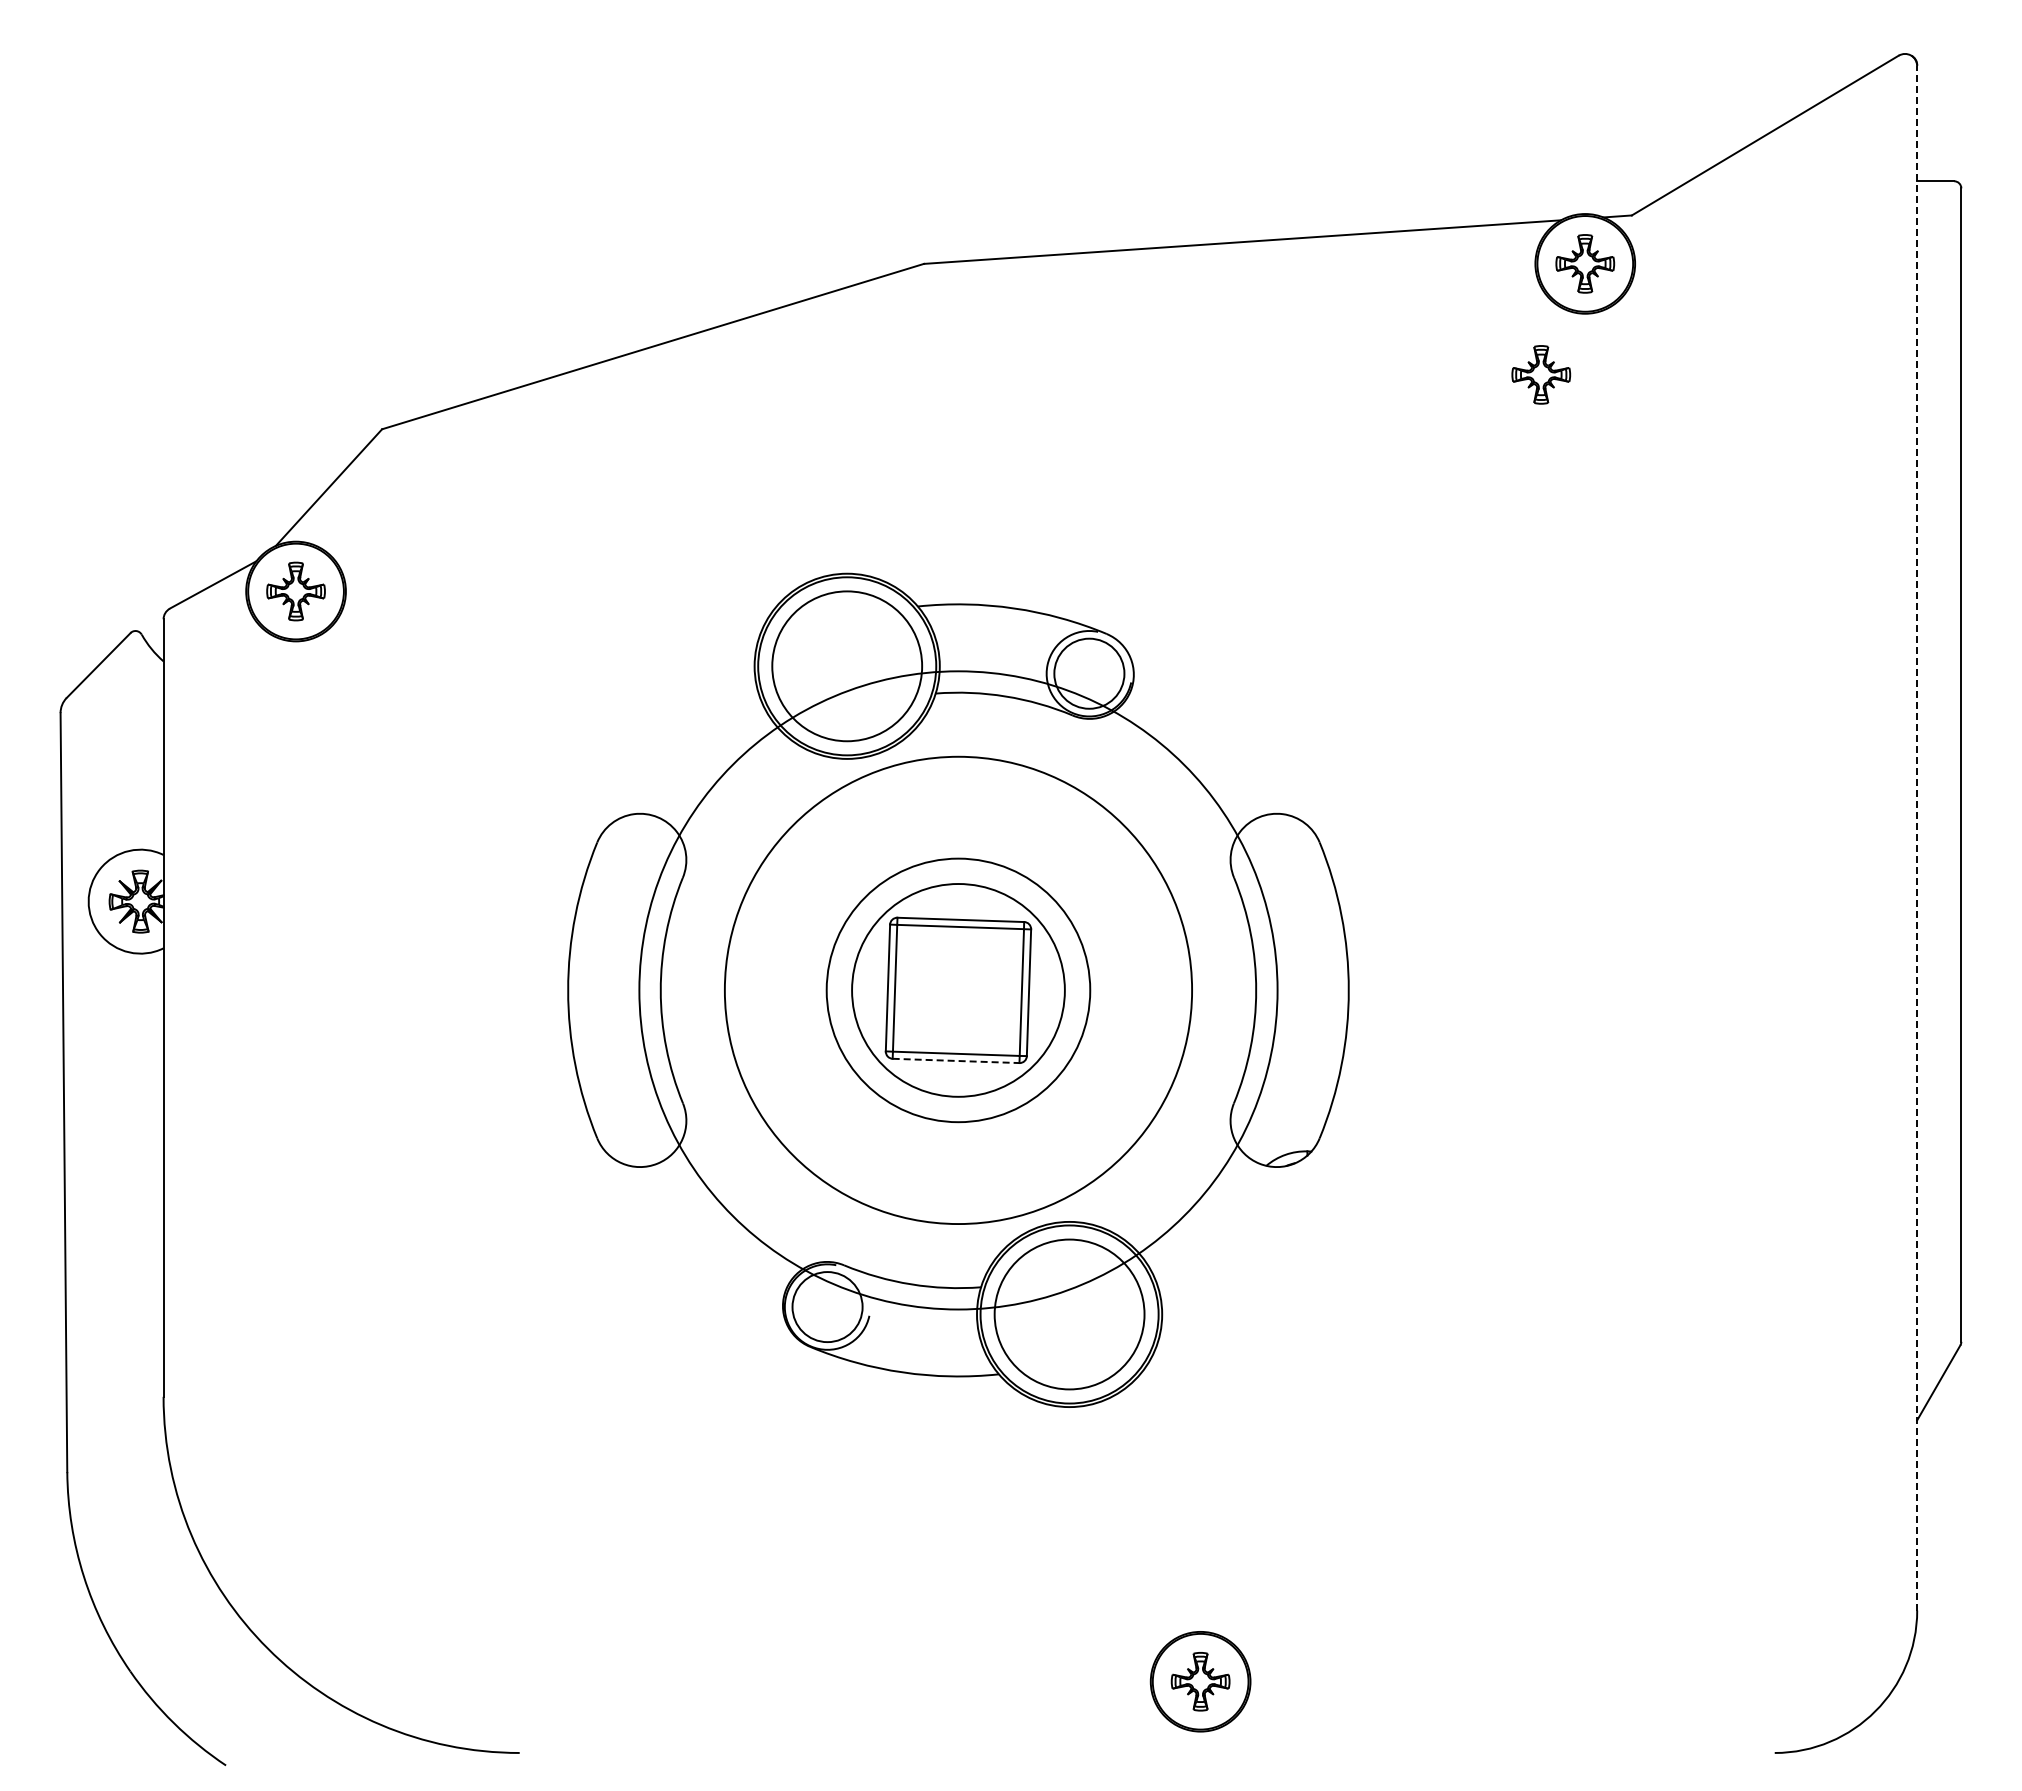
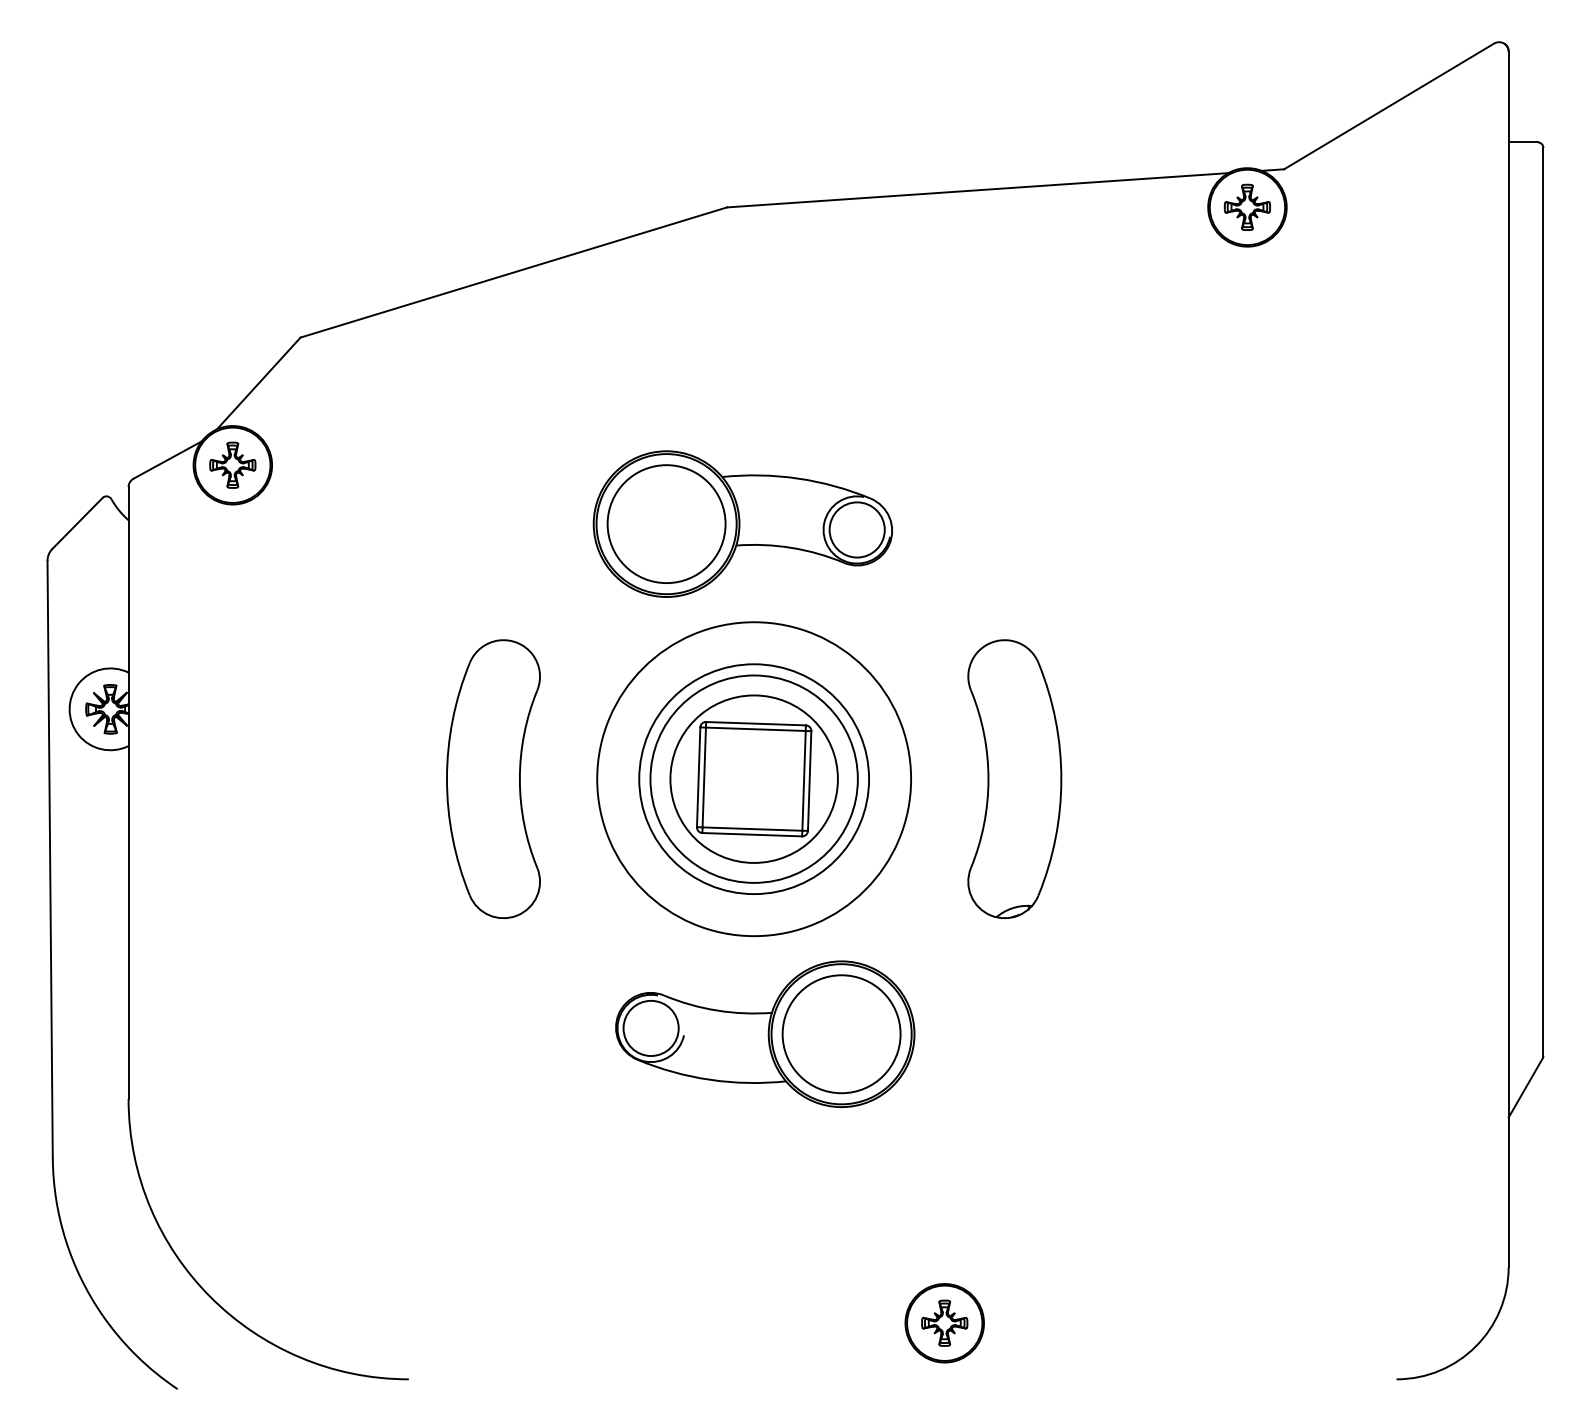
part: (1541, 374) -> (1213, 294), removed
line: (1917, 837) -> (1508, 658), dashed -> solid
circle: (958, 989) -> (754, 778), size x0.62
circle: (958, 990) -> (754, 779), size x0.62
line: (956, 1060) -> (752, 834), dashed -> solid

